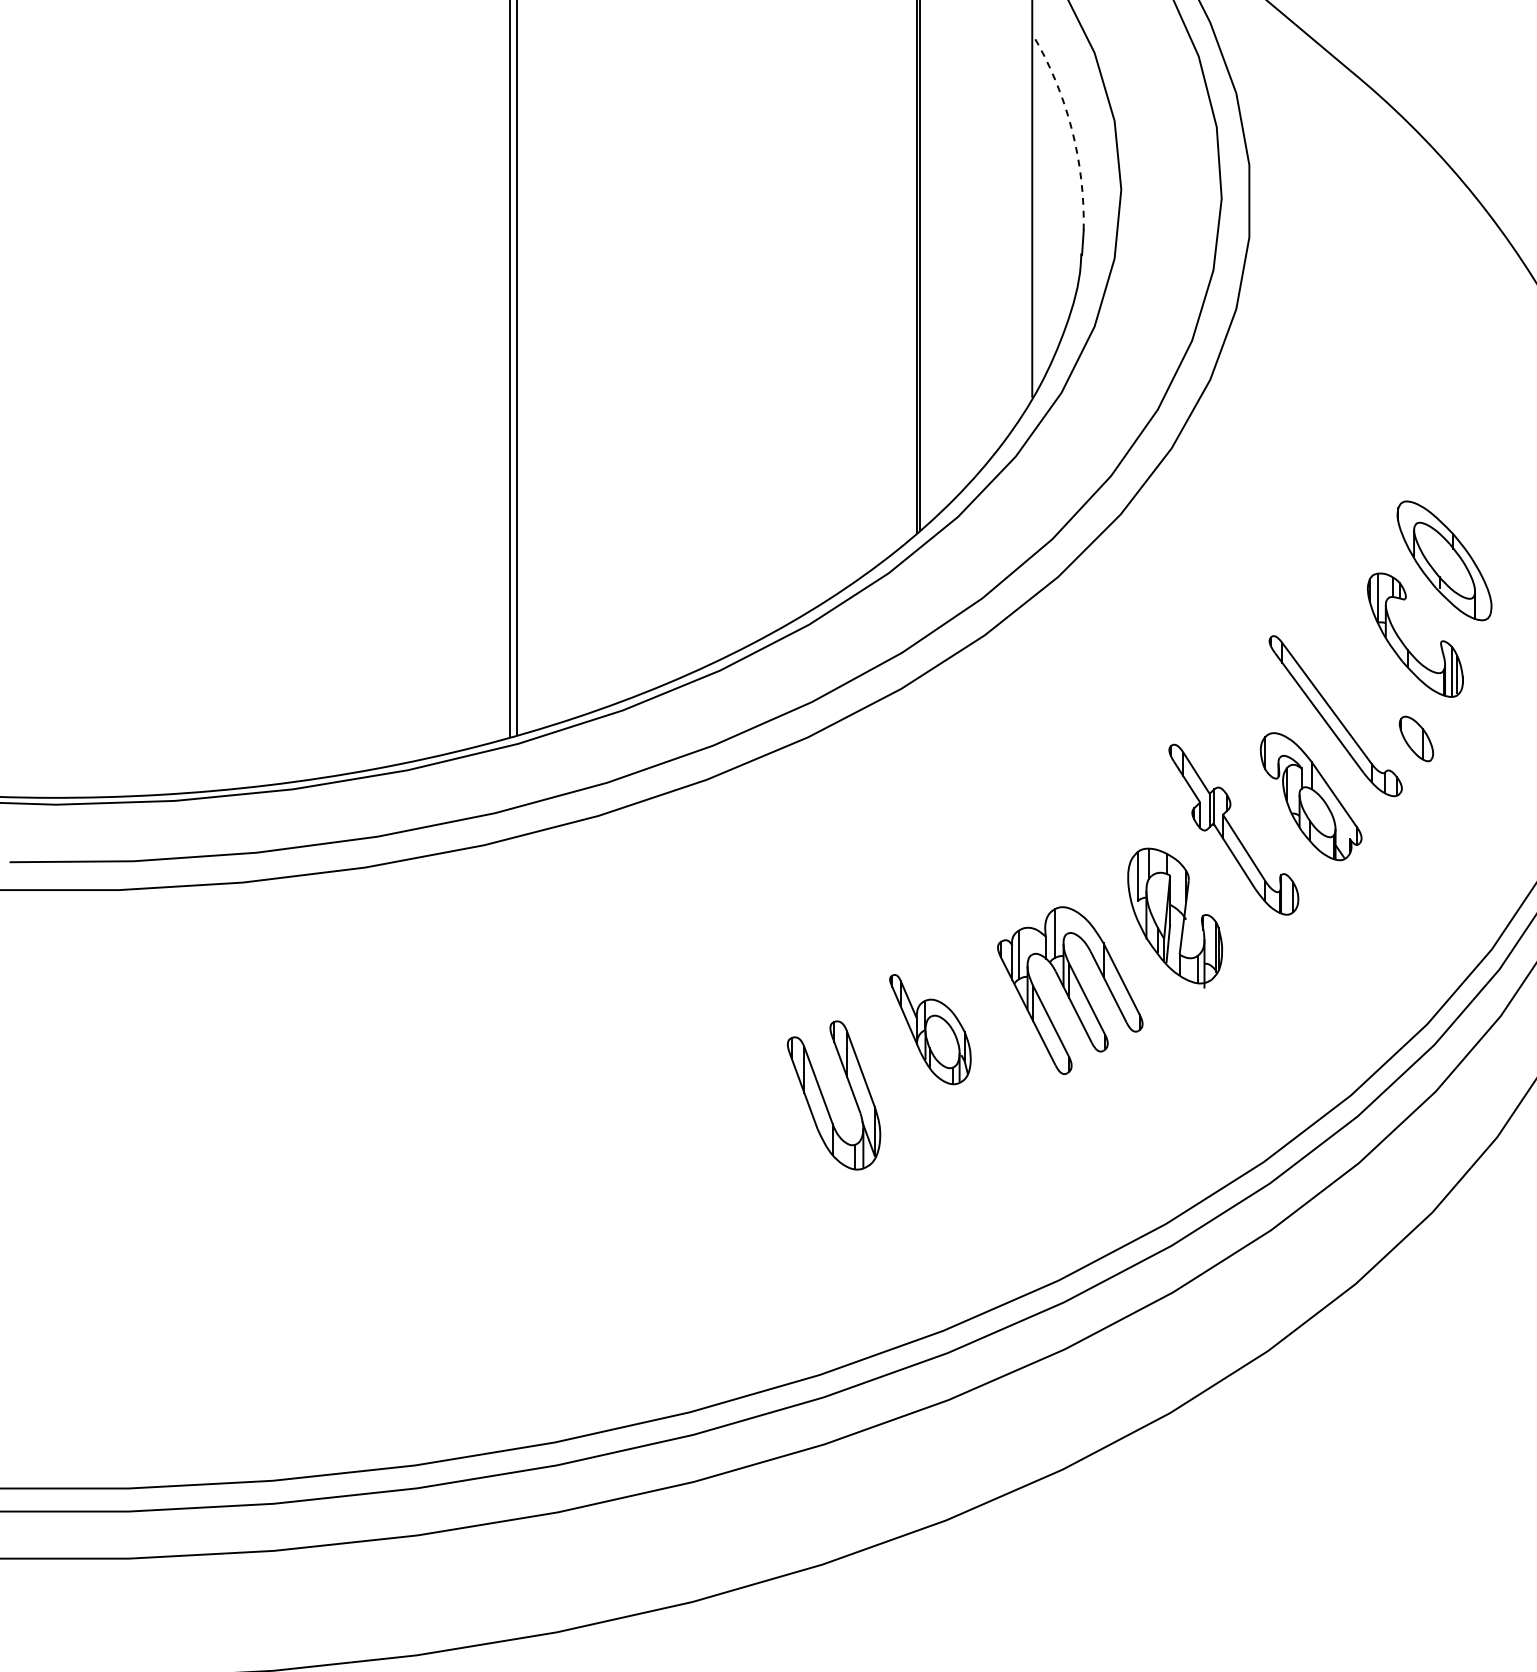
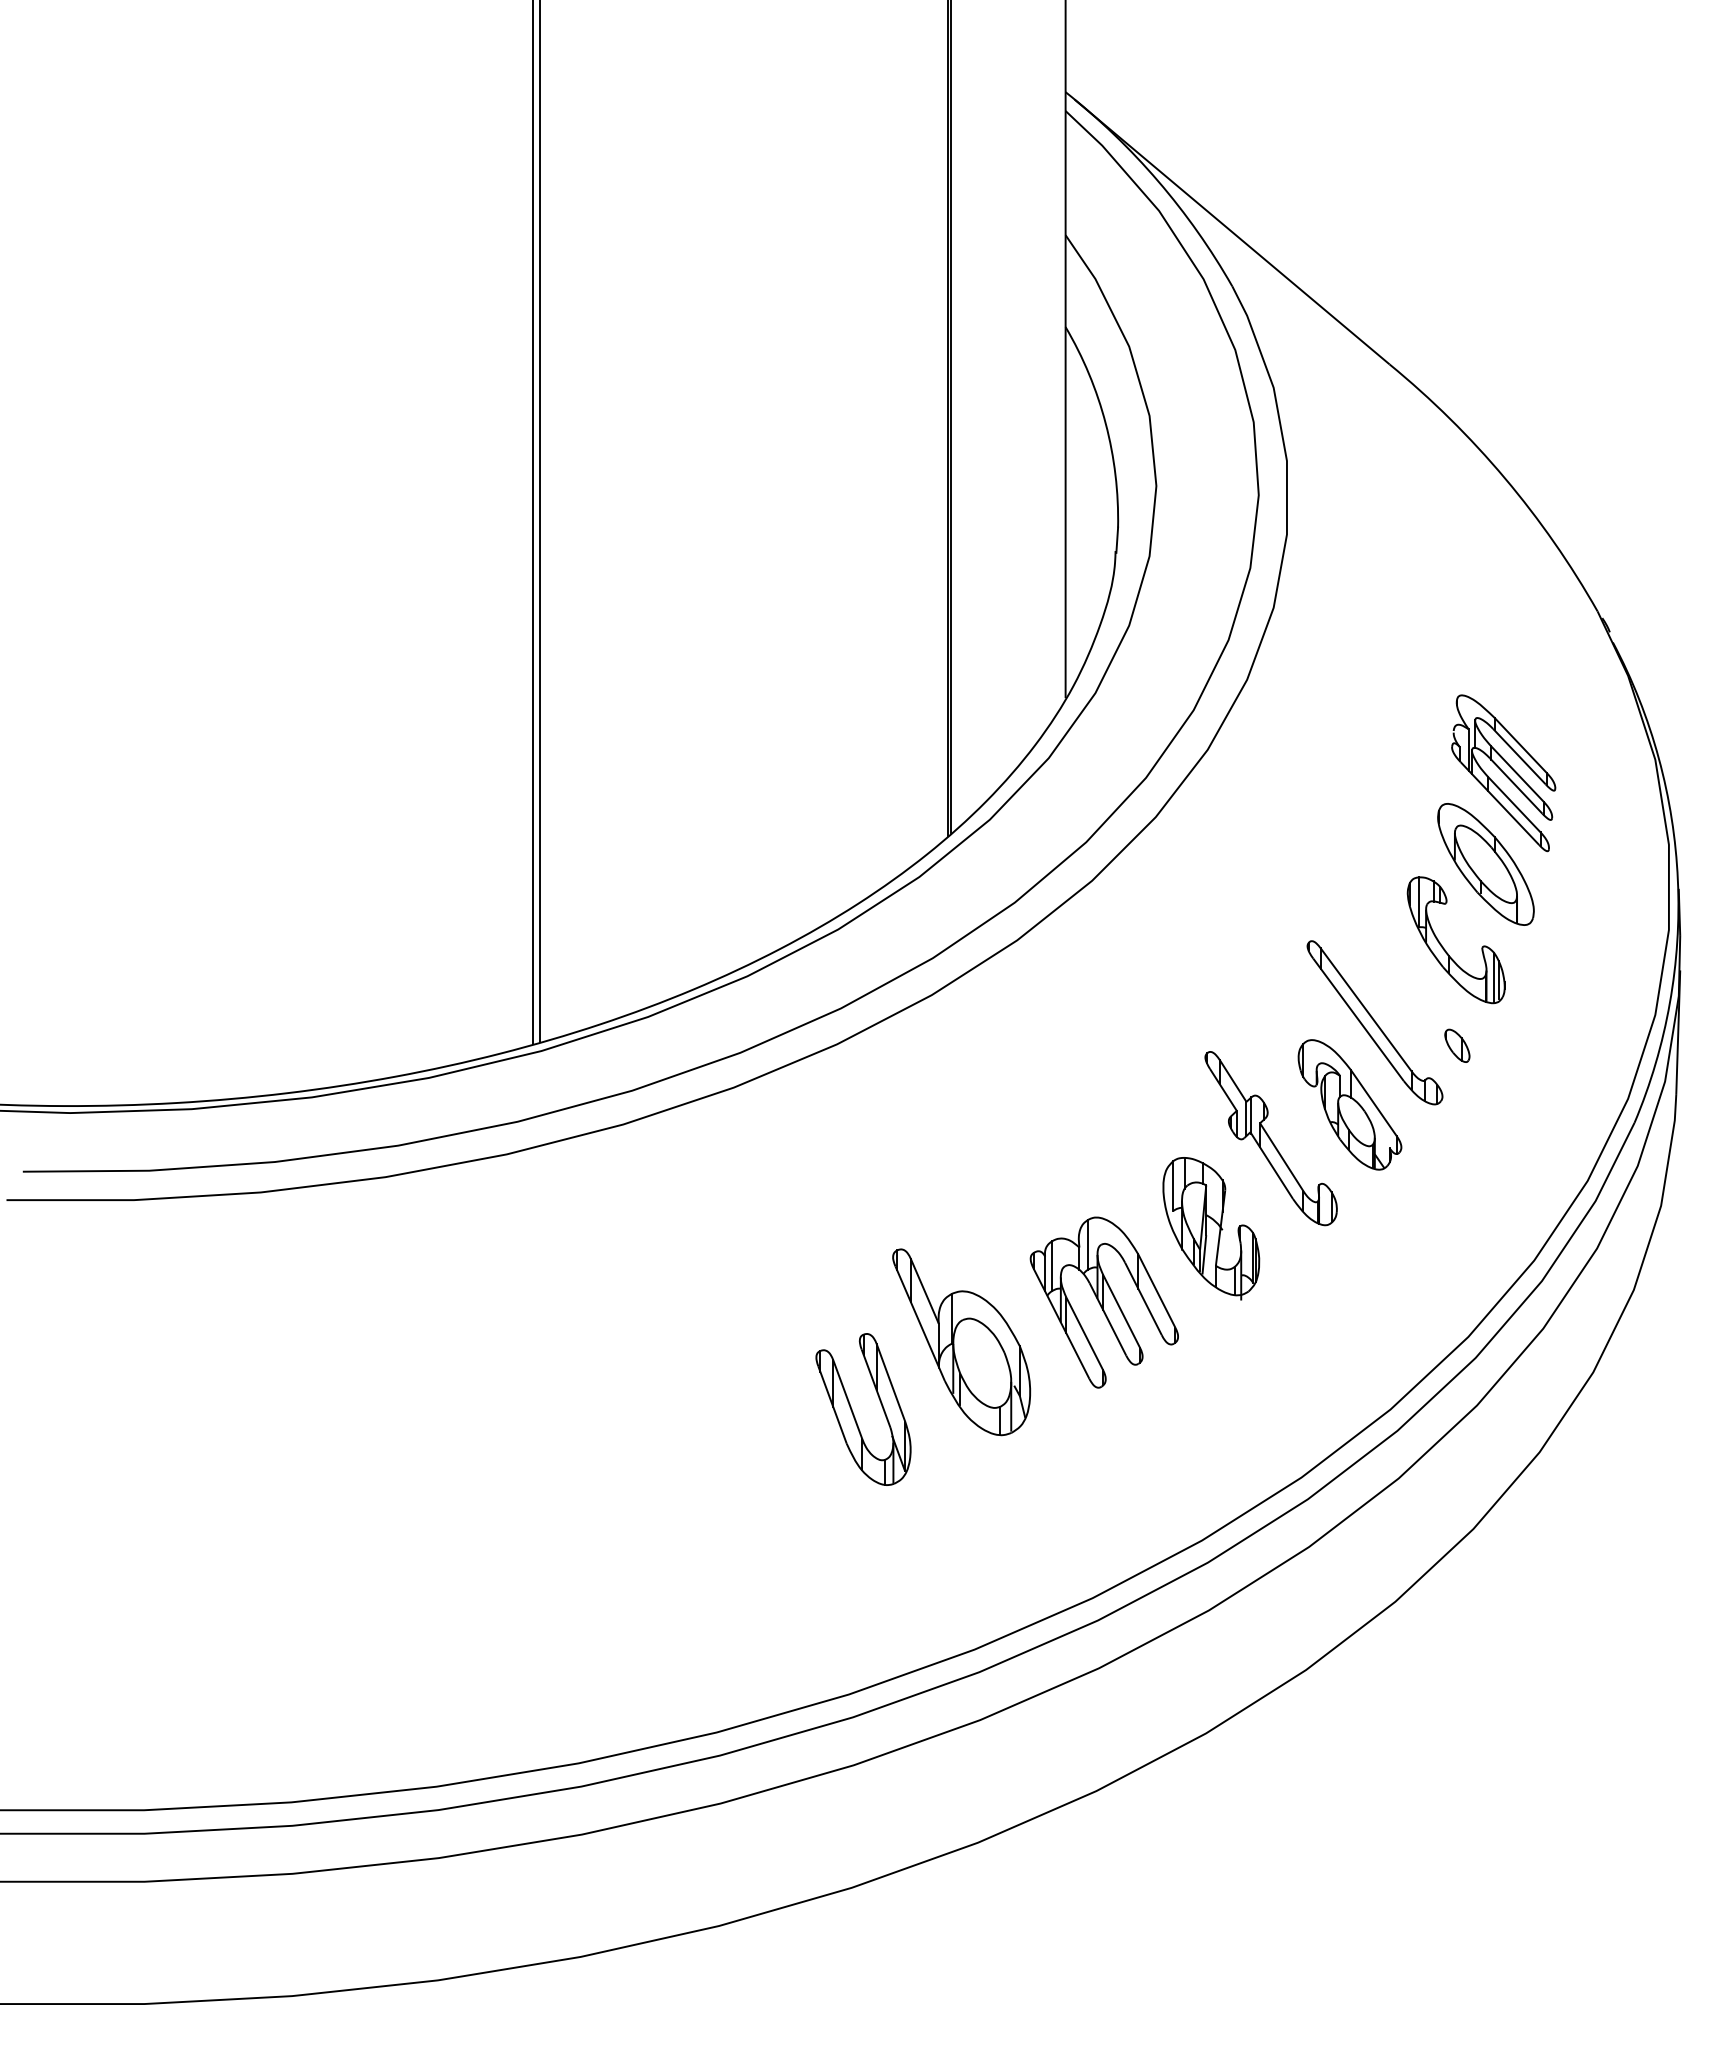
arc: (1071, 128) -> (1105, 423), dashed -> solid
part: (1461, 471) -> (1503, 773), added
part: (1416, 738) -> (1457, 1045), size x0.71
part: (930, 1029) -> (961, 1342), size x1.67

